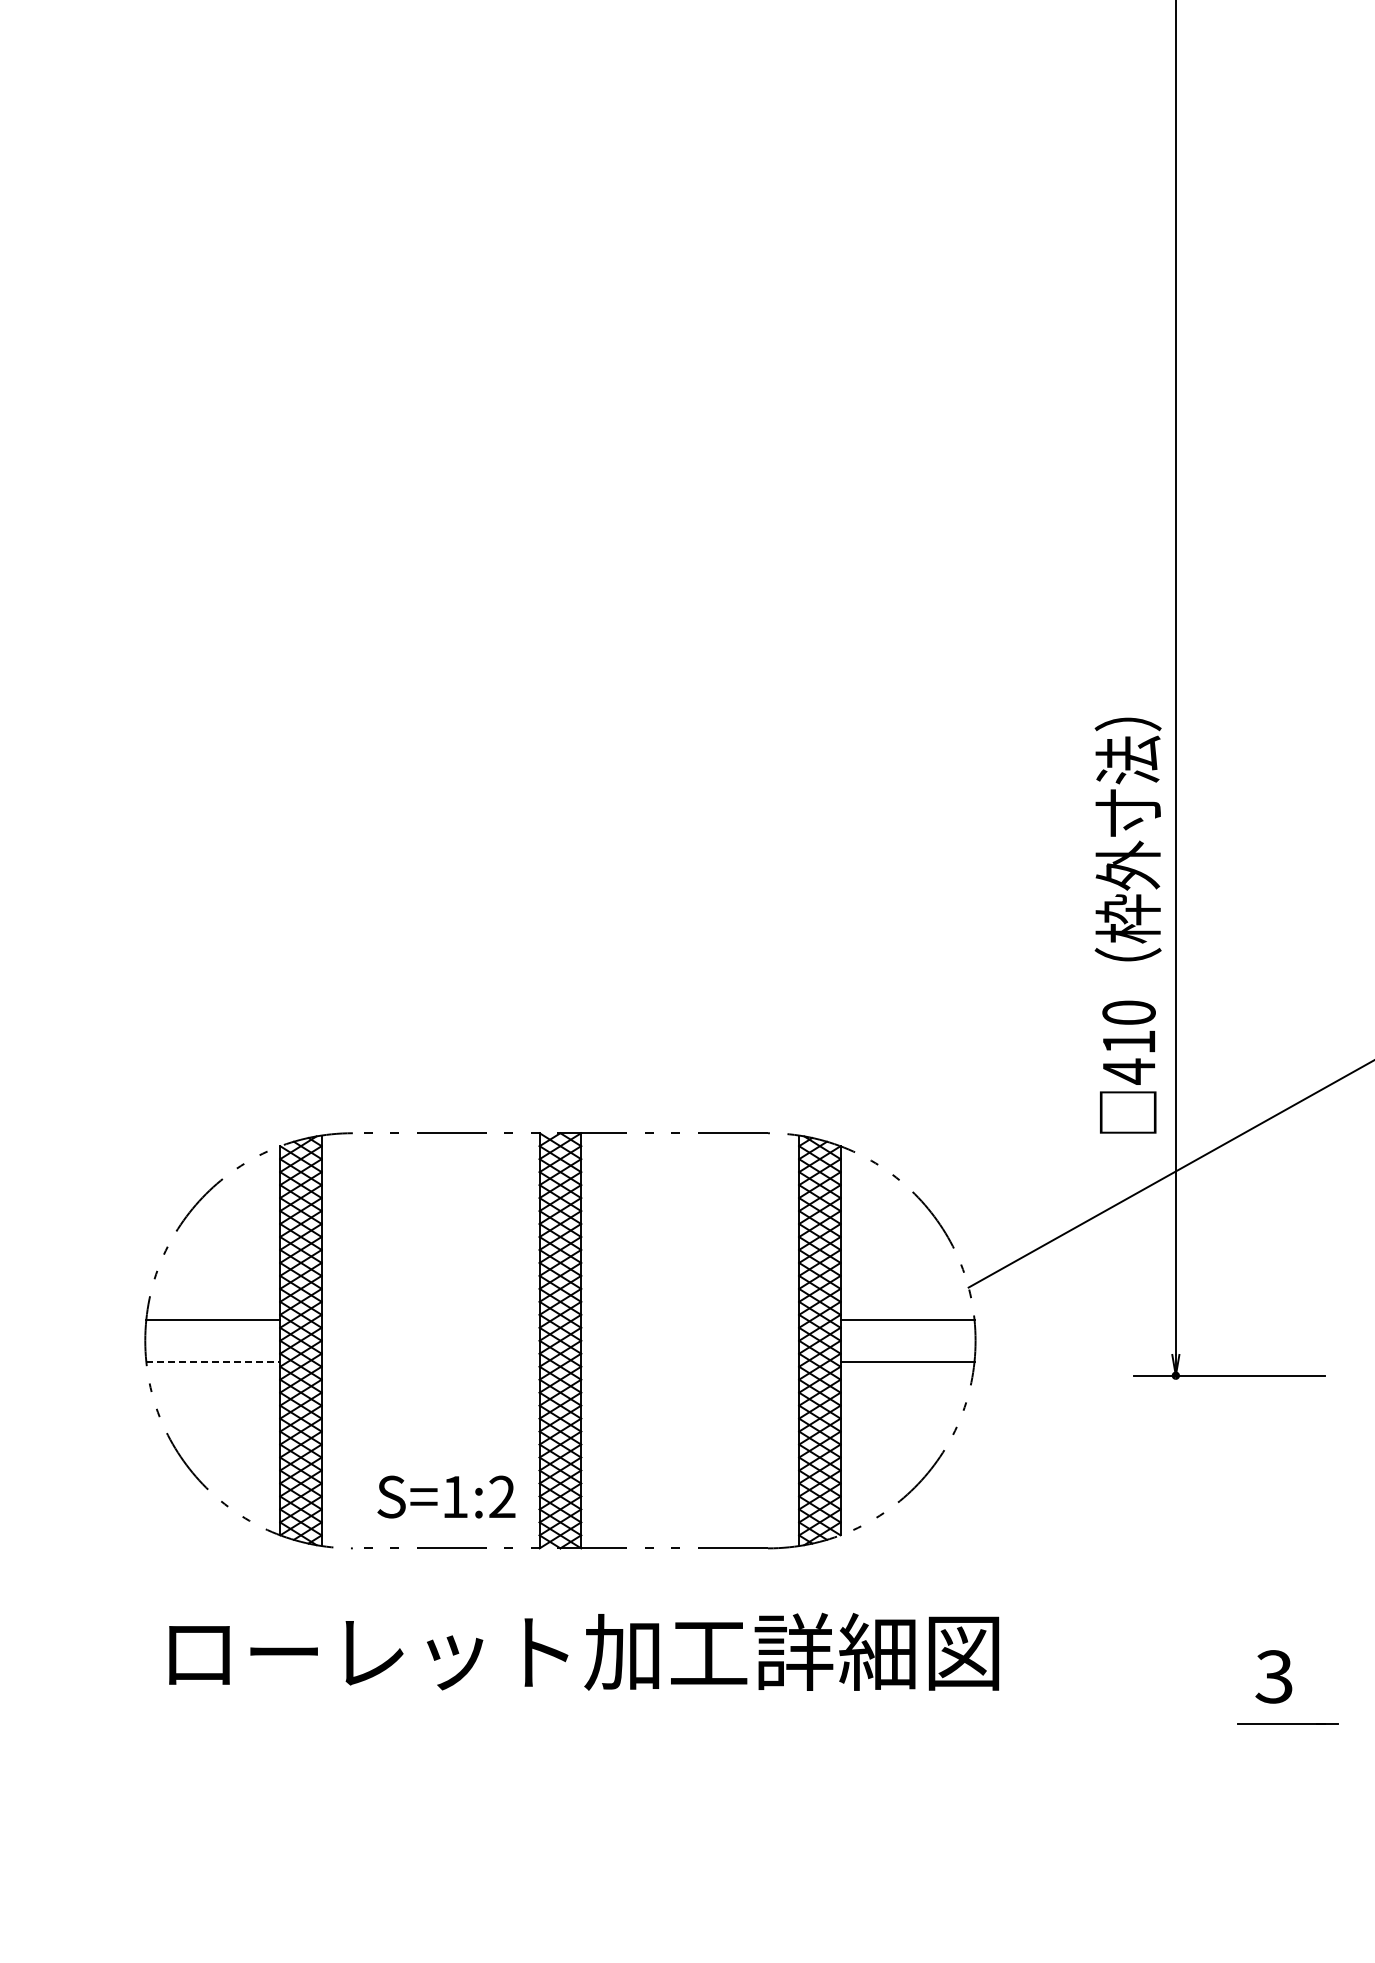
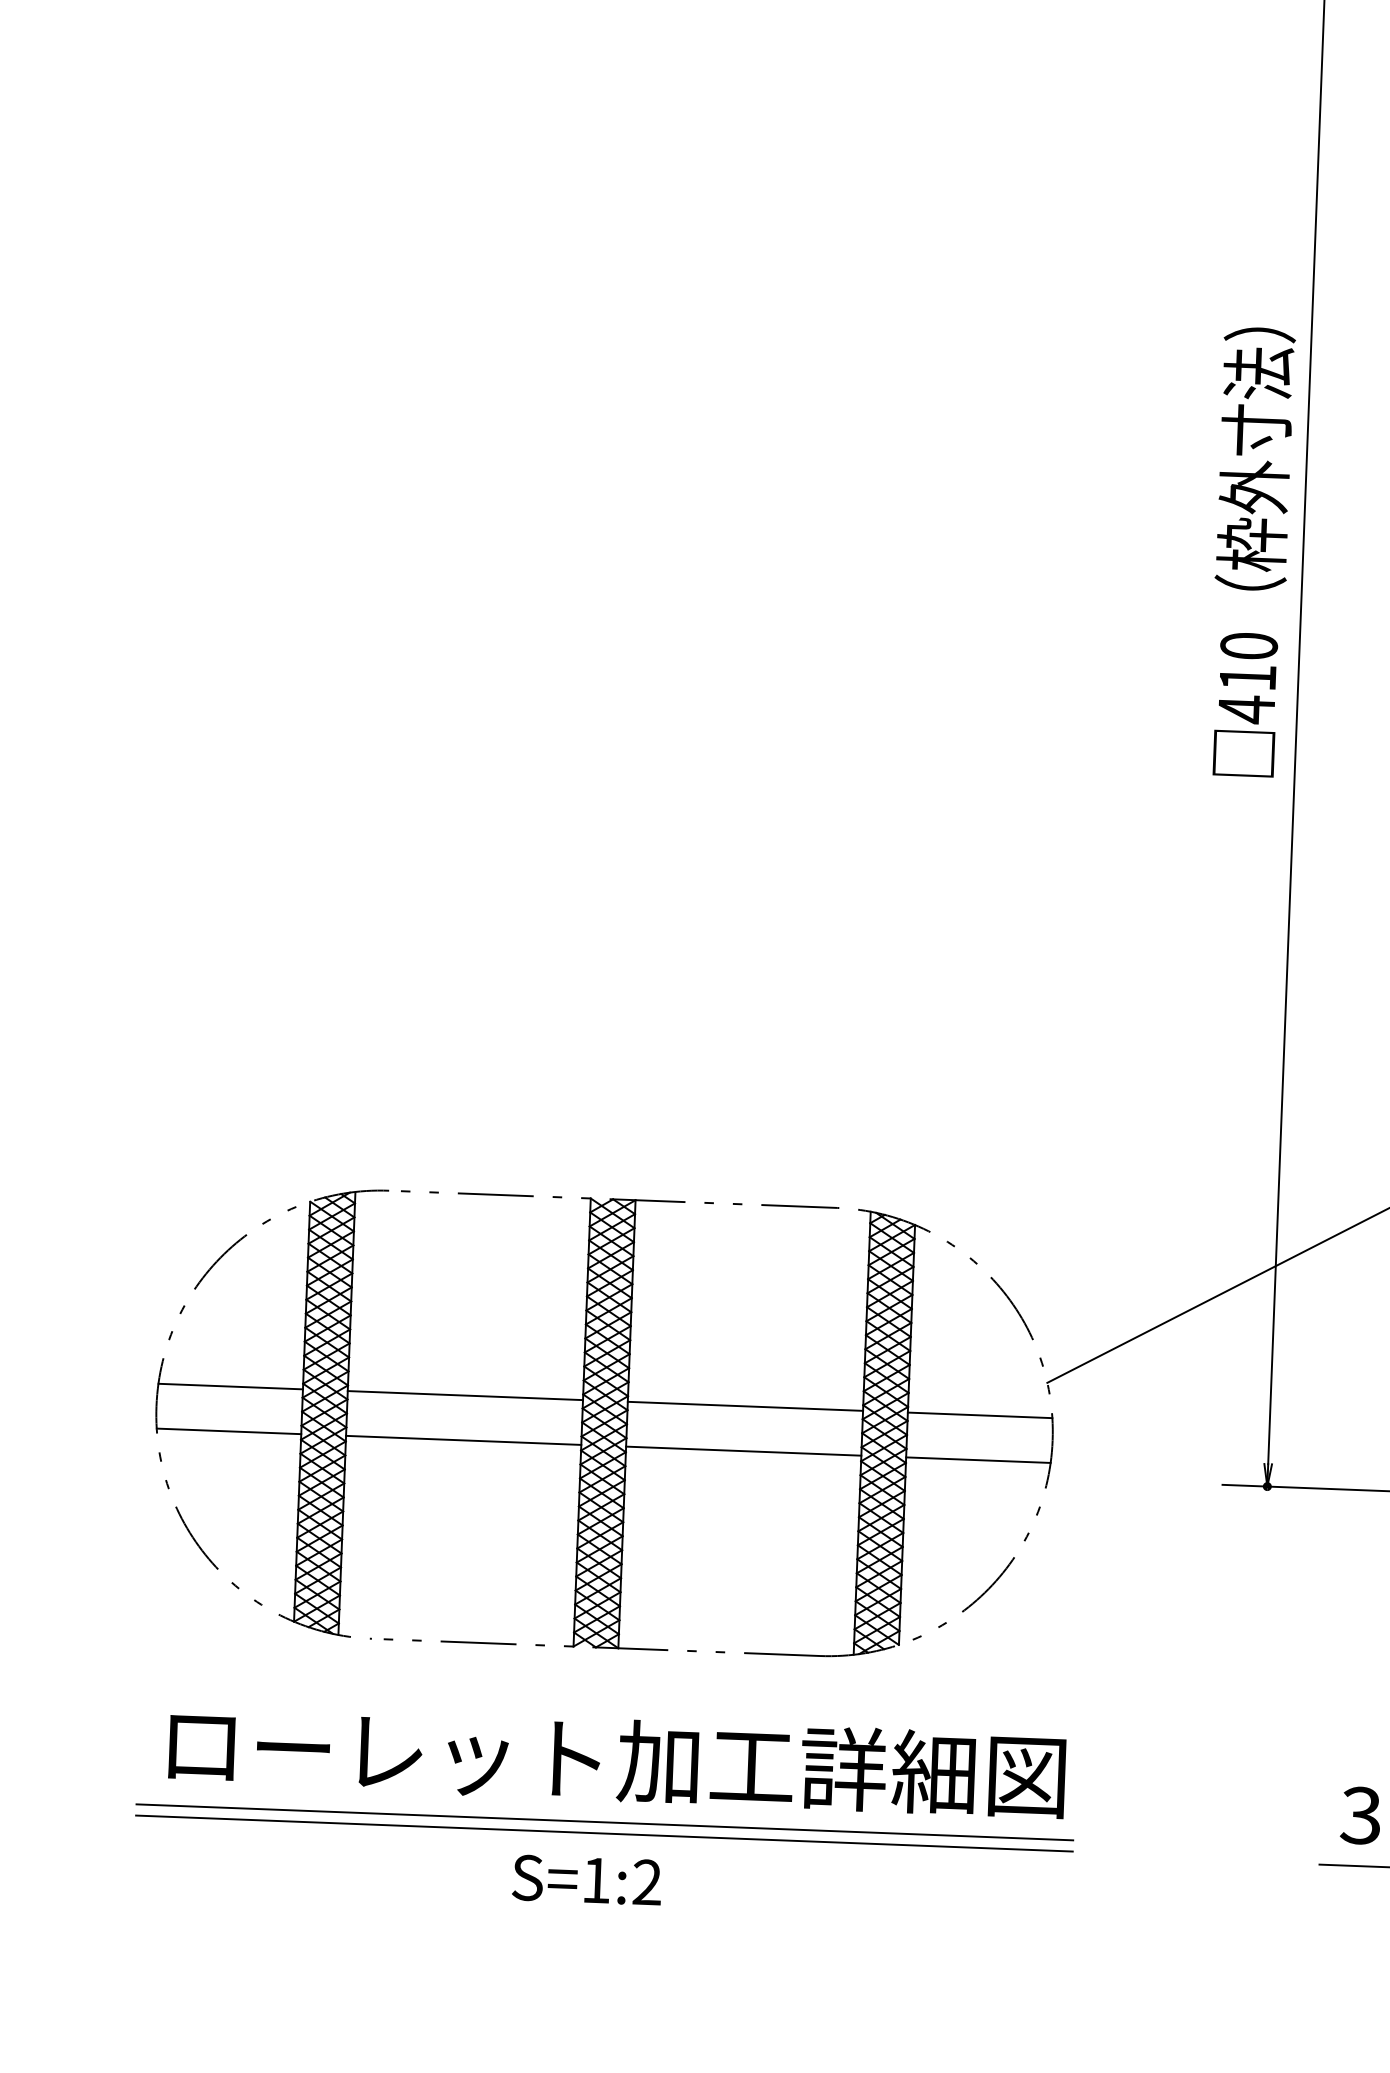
text: (1127, 925) -> (1250, 551), moved
line: (430, 1320) -> (465, 1396), added
line: (690, 1320) -> (745, 1406), added
line: (213, 1361) -> (229, 1431), dashed -> solid
line: (430, 1361) -> (463, 1440), added
line: (690, 1361) -> (744, 1451), added
text: (446, 1496) -> (587, 1879), moved
line: (574, 1709) -> (604, 1821), added
line: (574, 1720) -> (604, 1833), added

